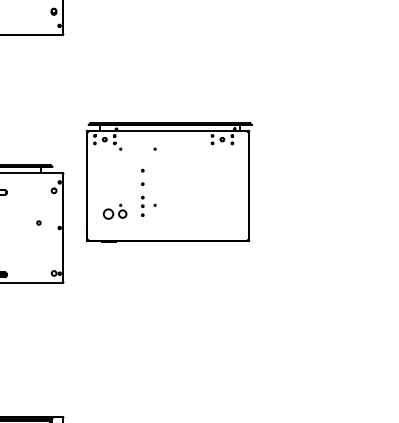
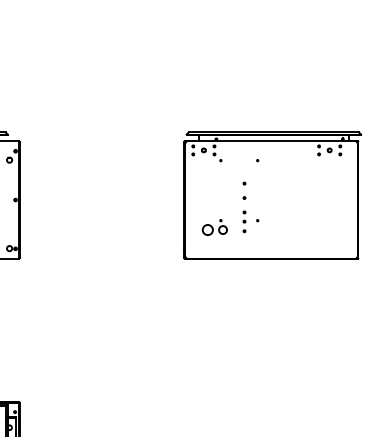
part: (168, 181) -> (271, 195), moved

